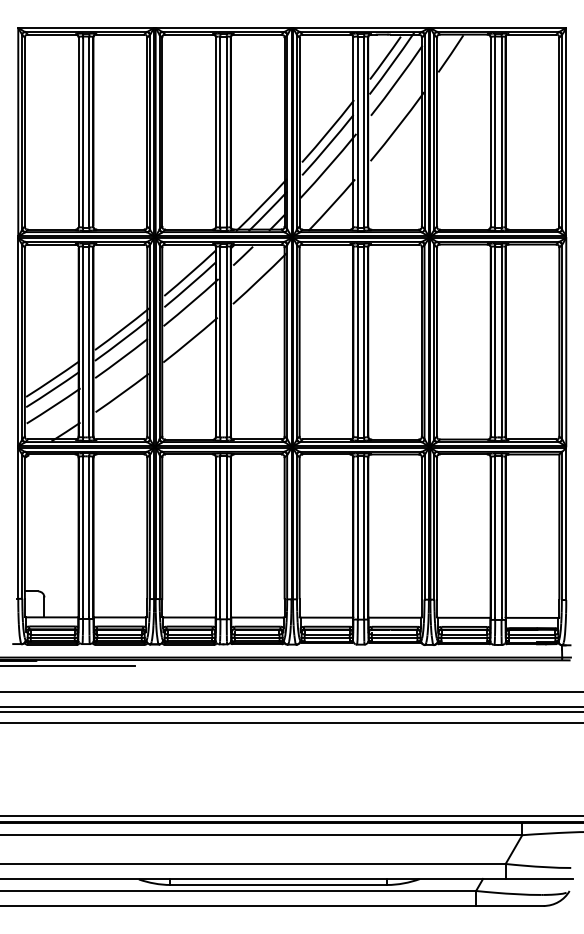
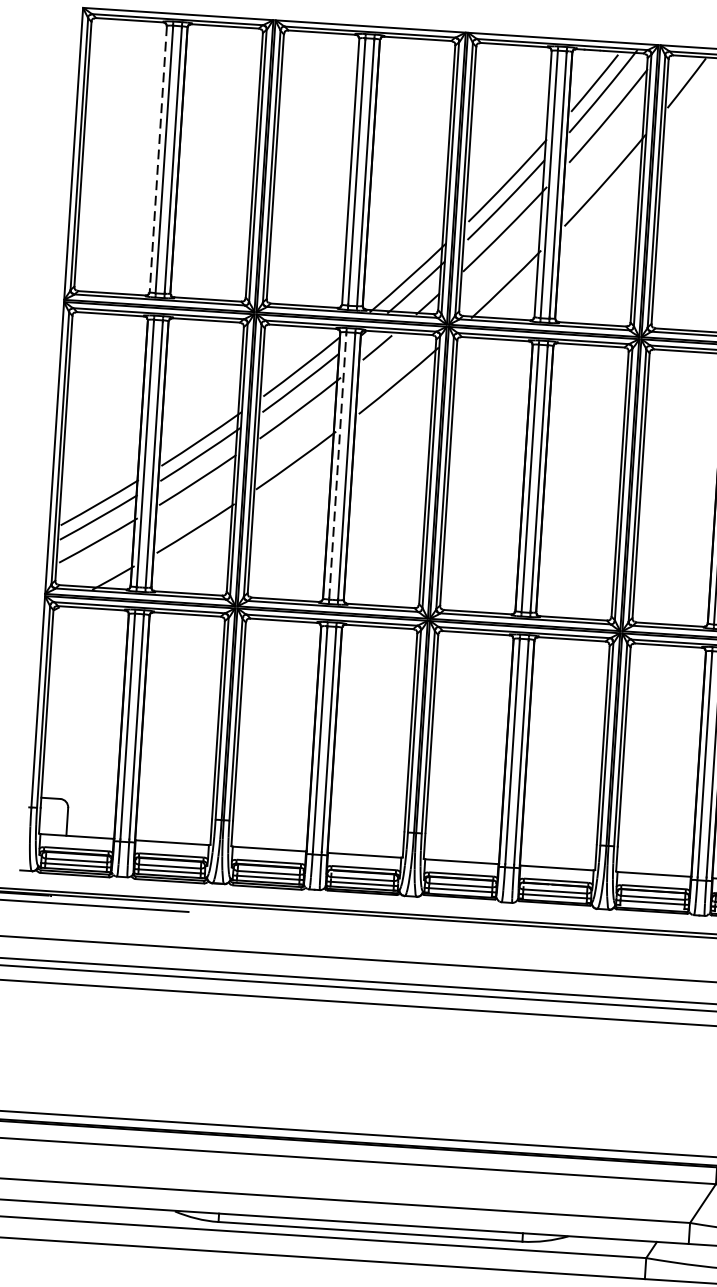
line: (78, 132) -> (157, 159), solid -> dashed
line: (220, 341) -> (337, 465), solid -> dashed

